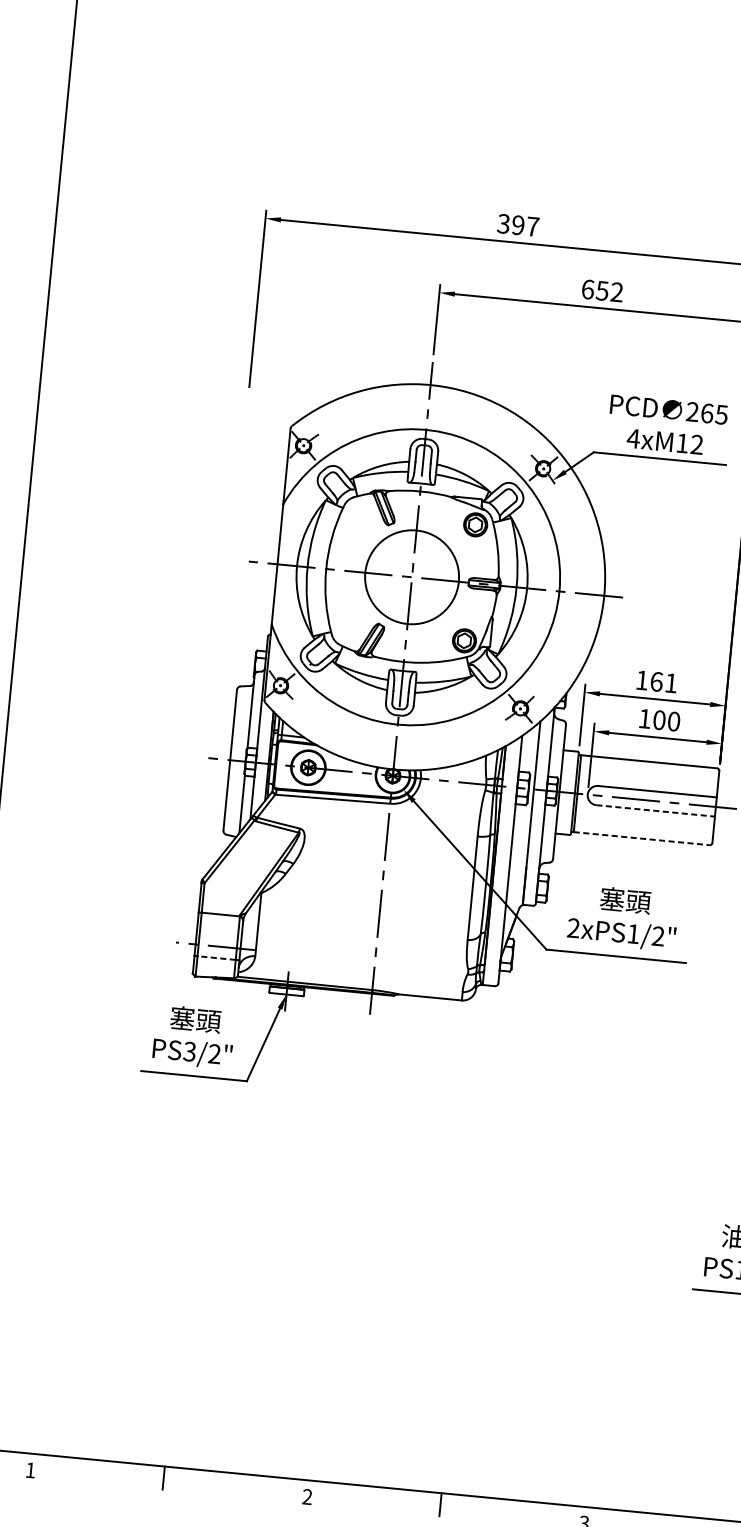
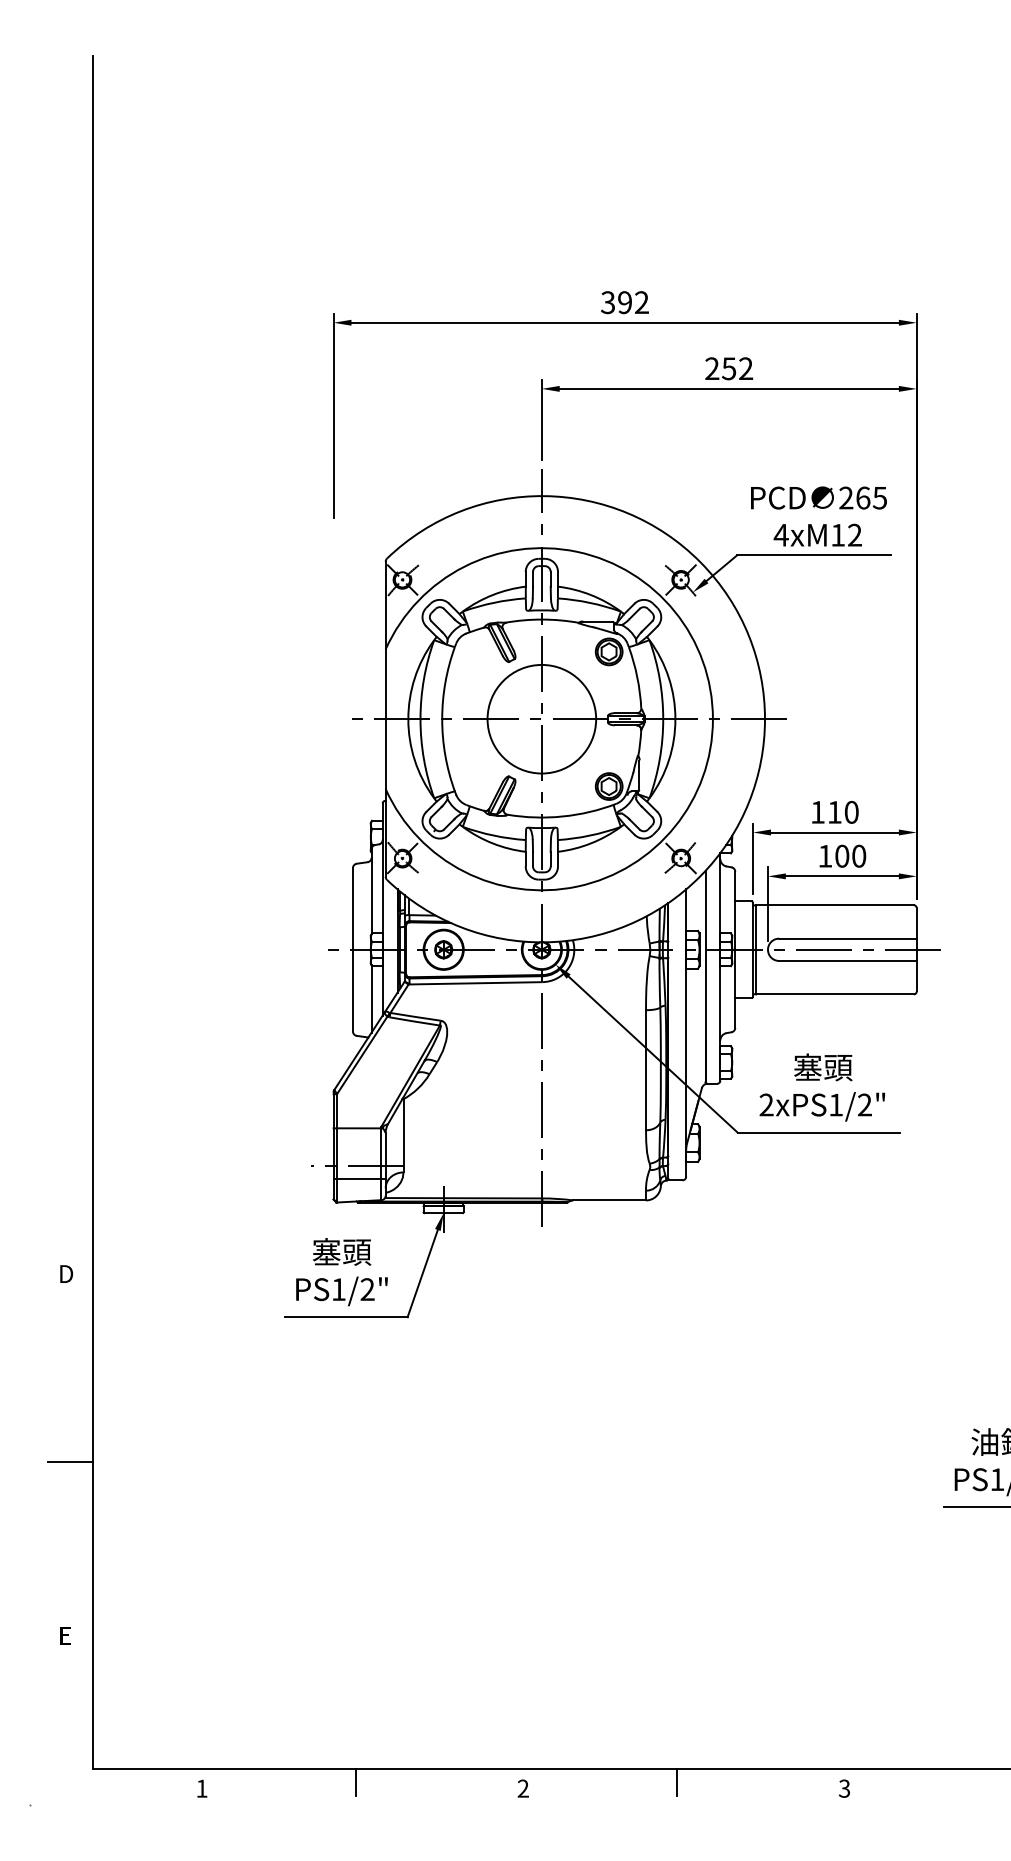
text: (532, 226) -> (641, 302), 397 -> 392
text: (588, 289) -> (712, 368), 652 -> 252
text: (664, 681) -> (843, 811), 161 -> 110
line: (655, 810) -> (847, 960), dashed -> solid
line: (641, 838) -> (834, 994), dashed -> solid
line: (216, 957) -> (358, 1178), dashed -> solid
text: (189, 1051) -> (338, 1289), PS3/2" -> PS1/2"

